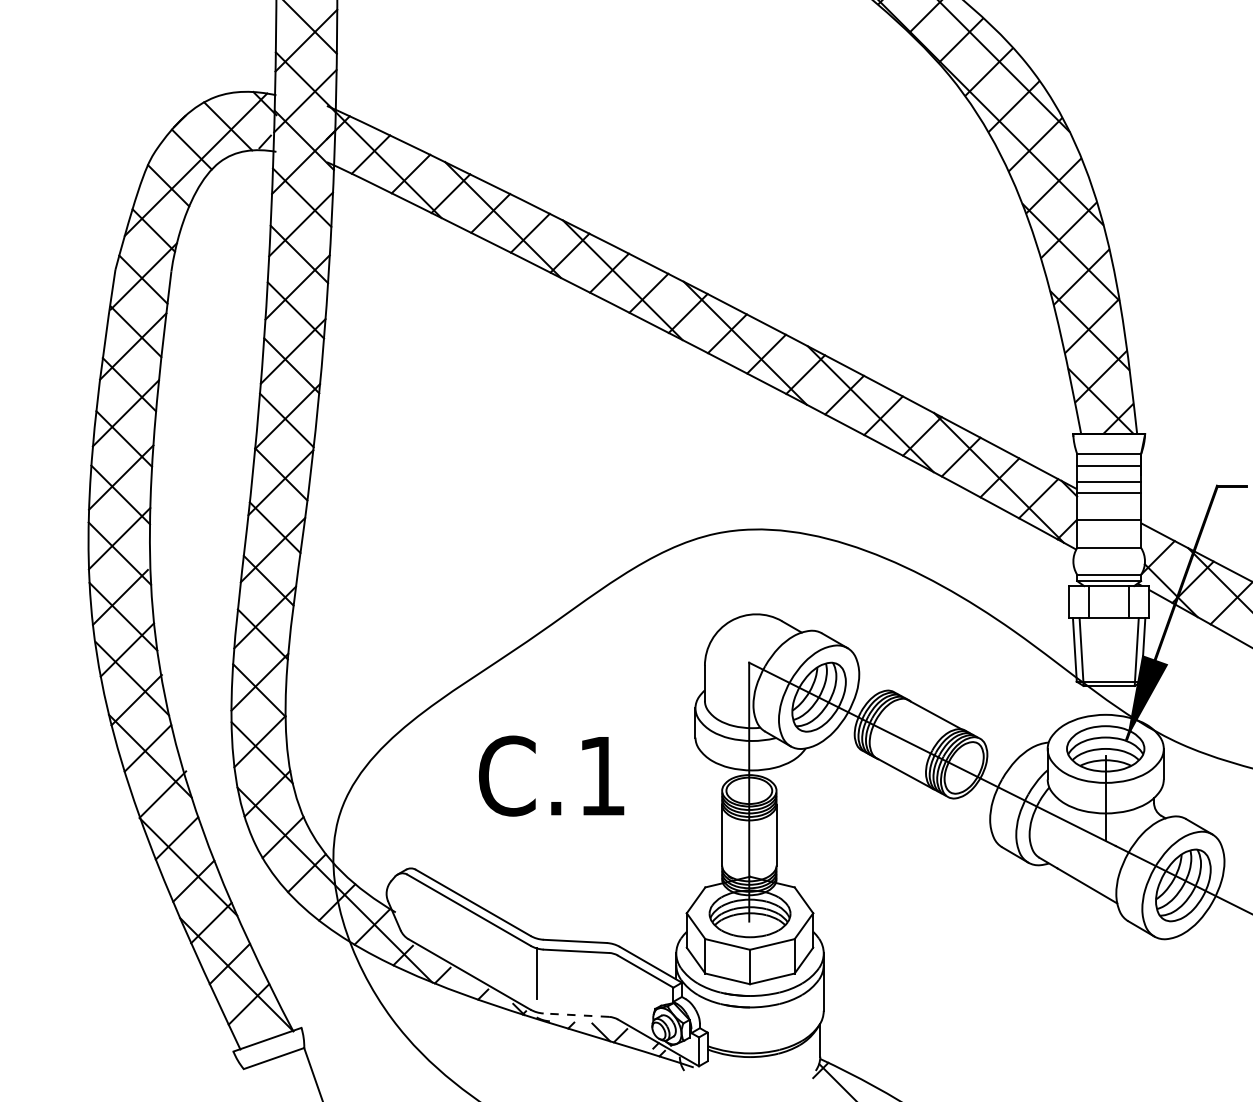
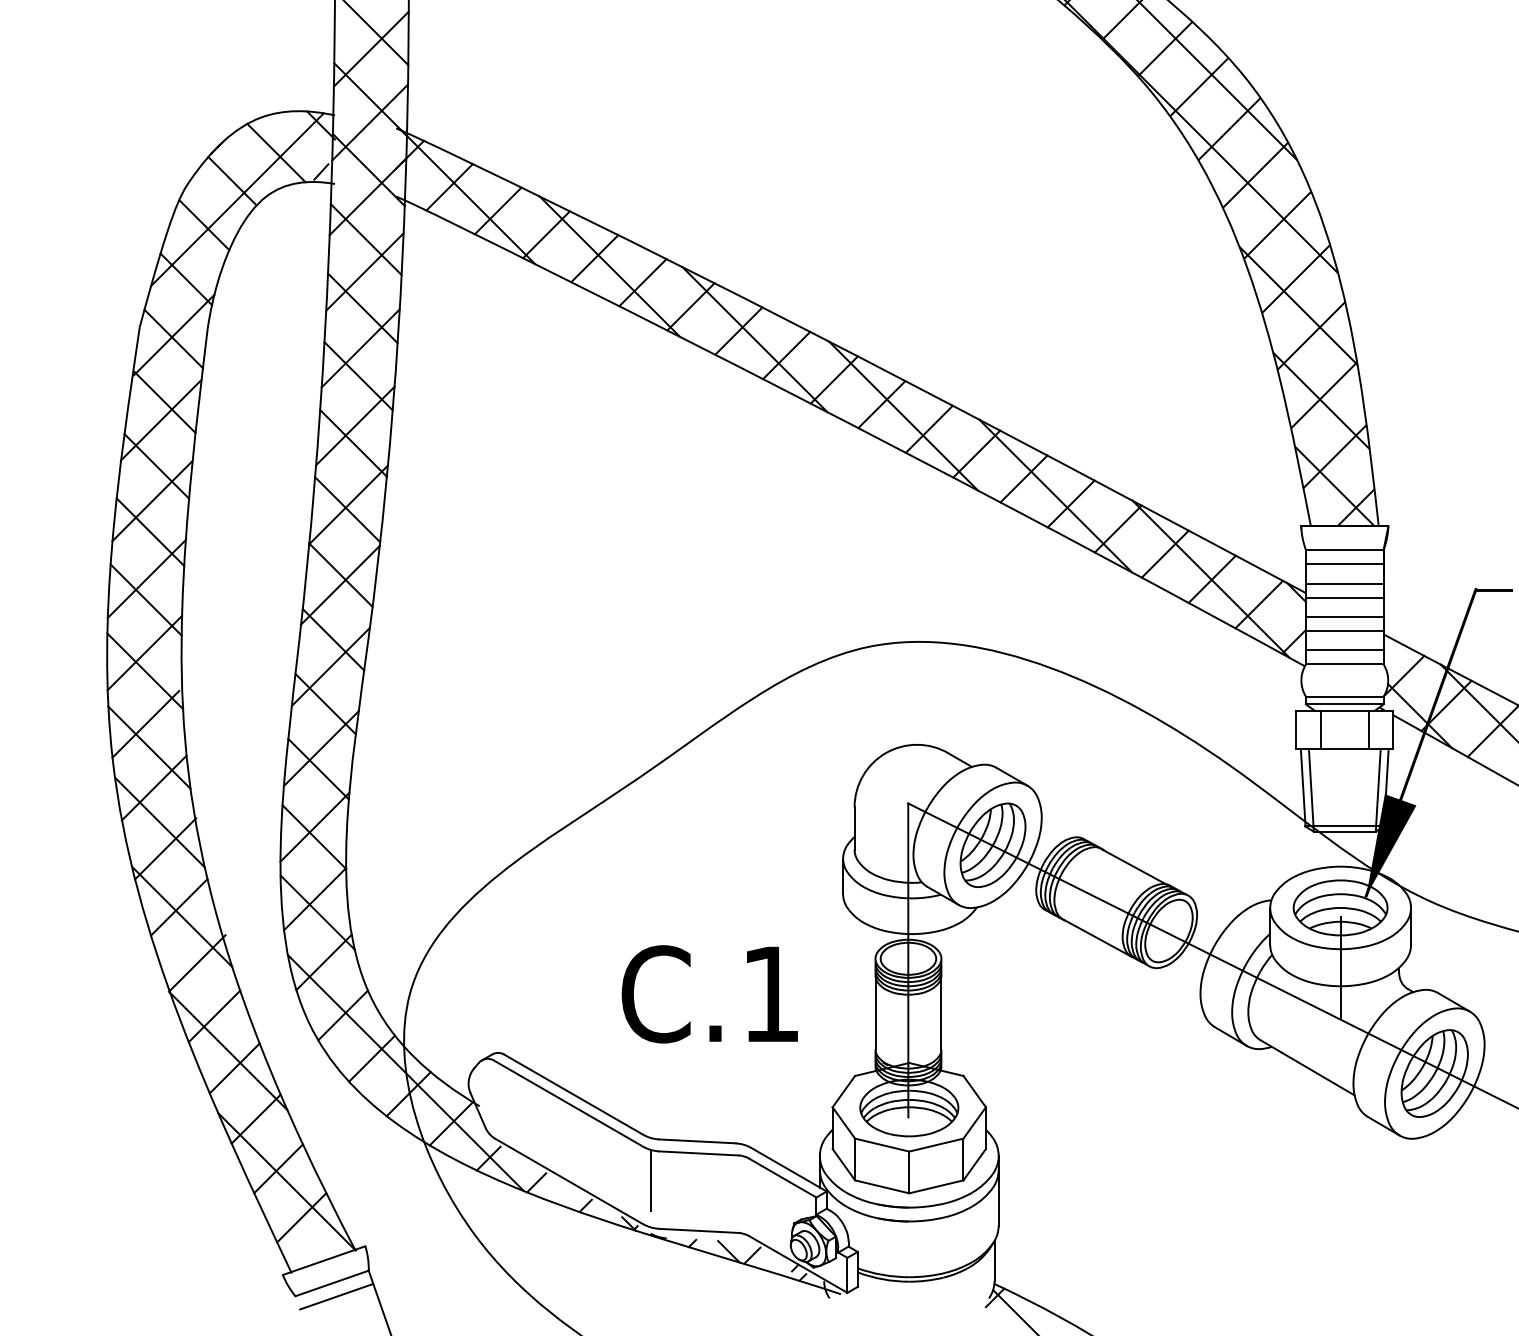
line: (1109, 509) -> (1345, 617), added
line: (1109, 536) -> (1345, 650), added
text: (551, 775) -> (709, 993), moved
line: (576, 1015) -> (698, 1231), dashed -> solid
line: (277, 1069) -> (336, 1296), added

